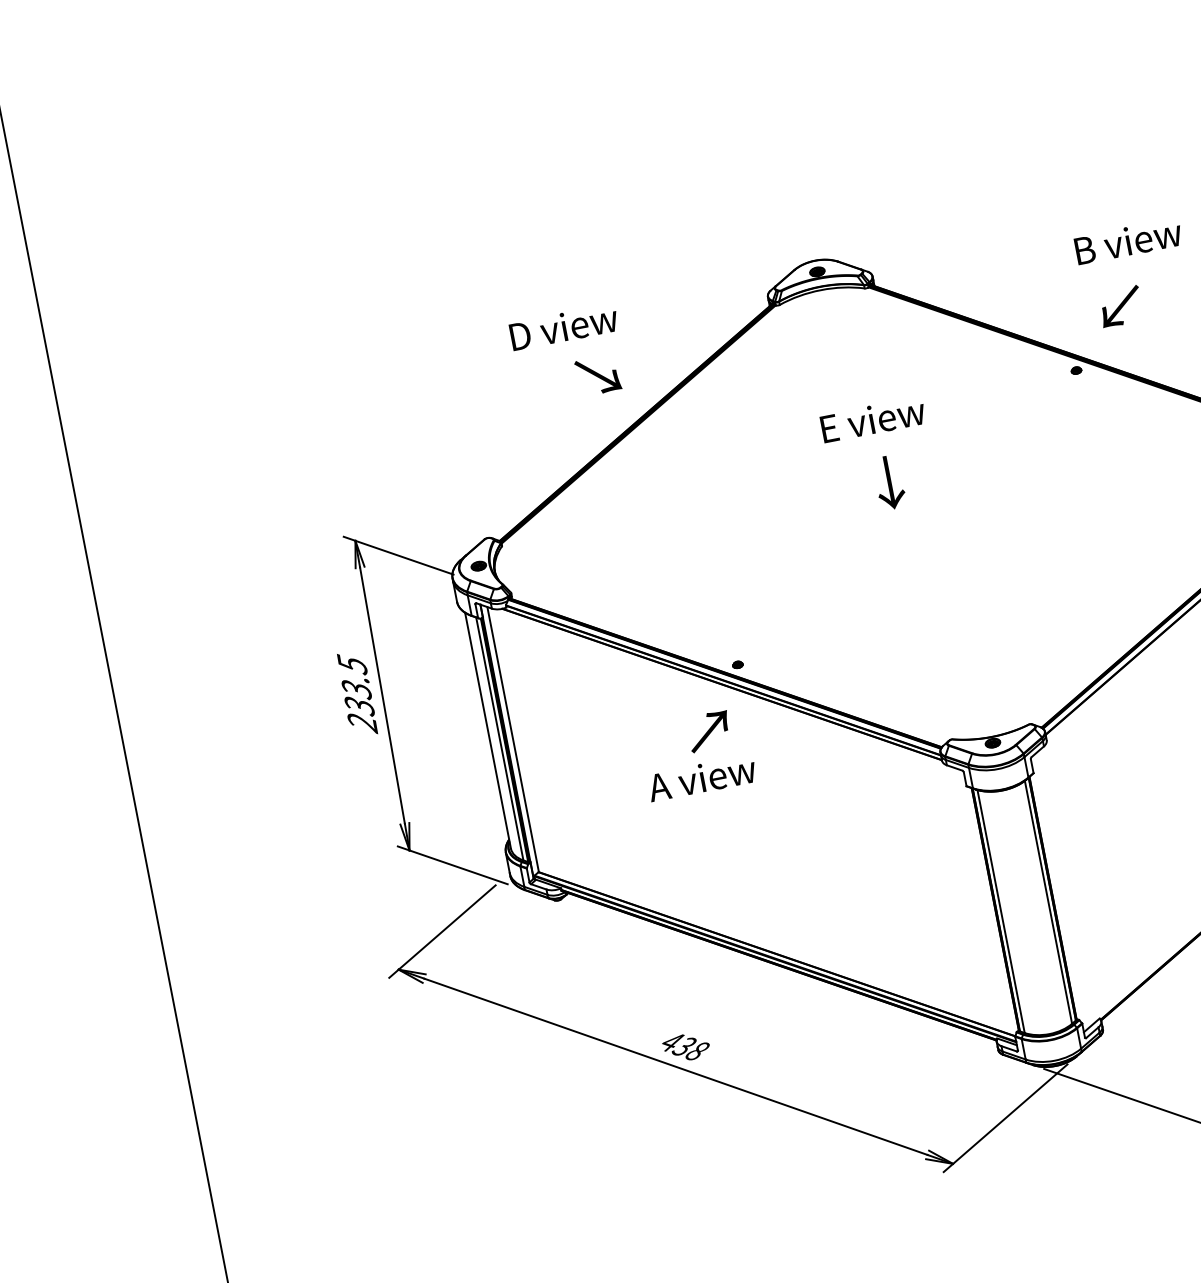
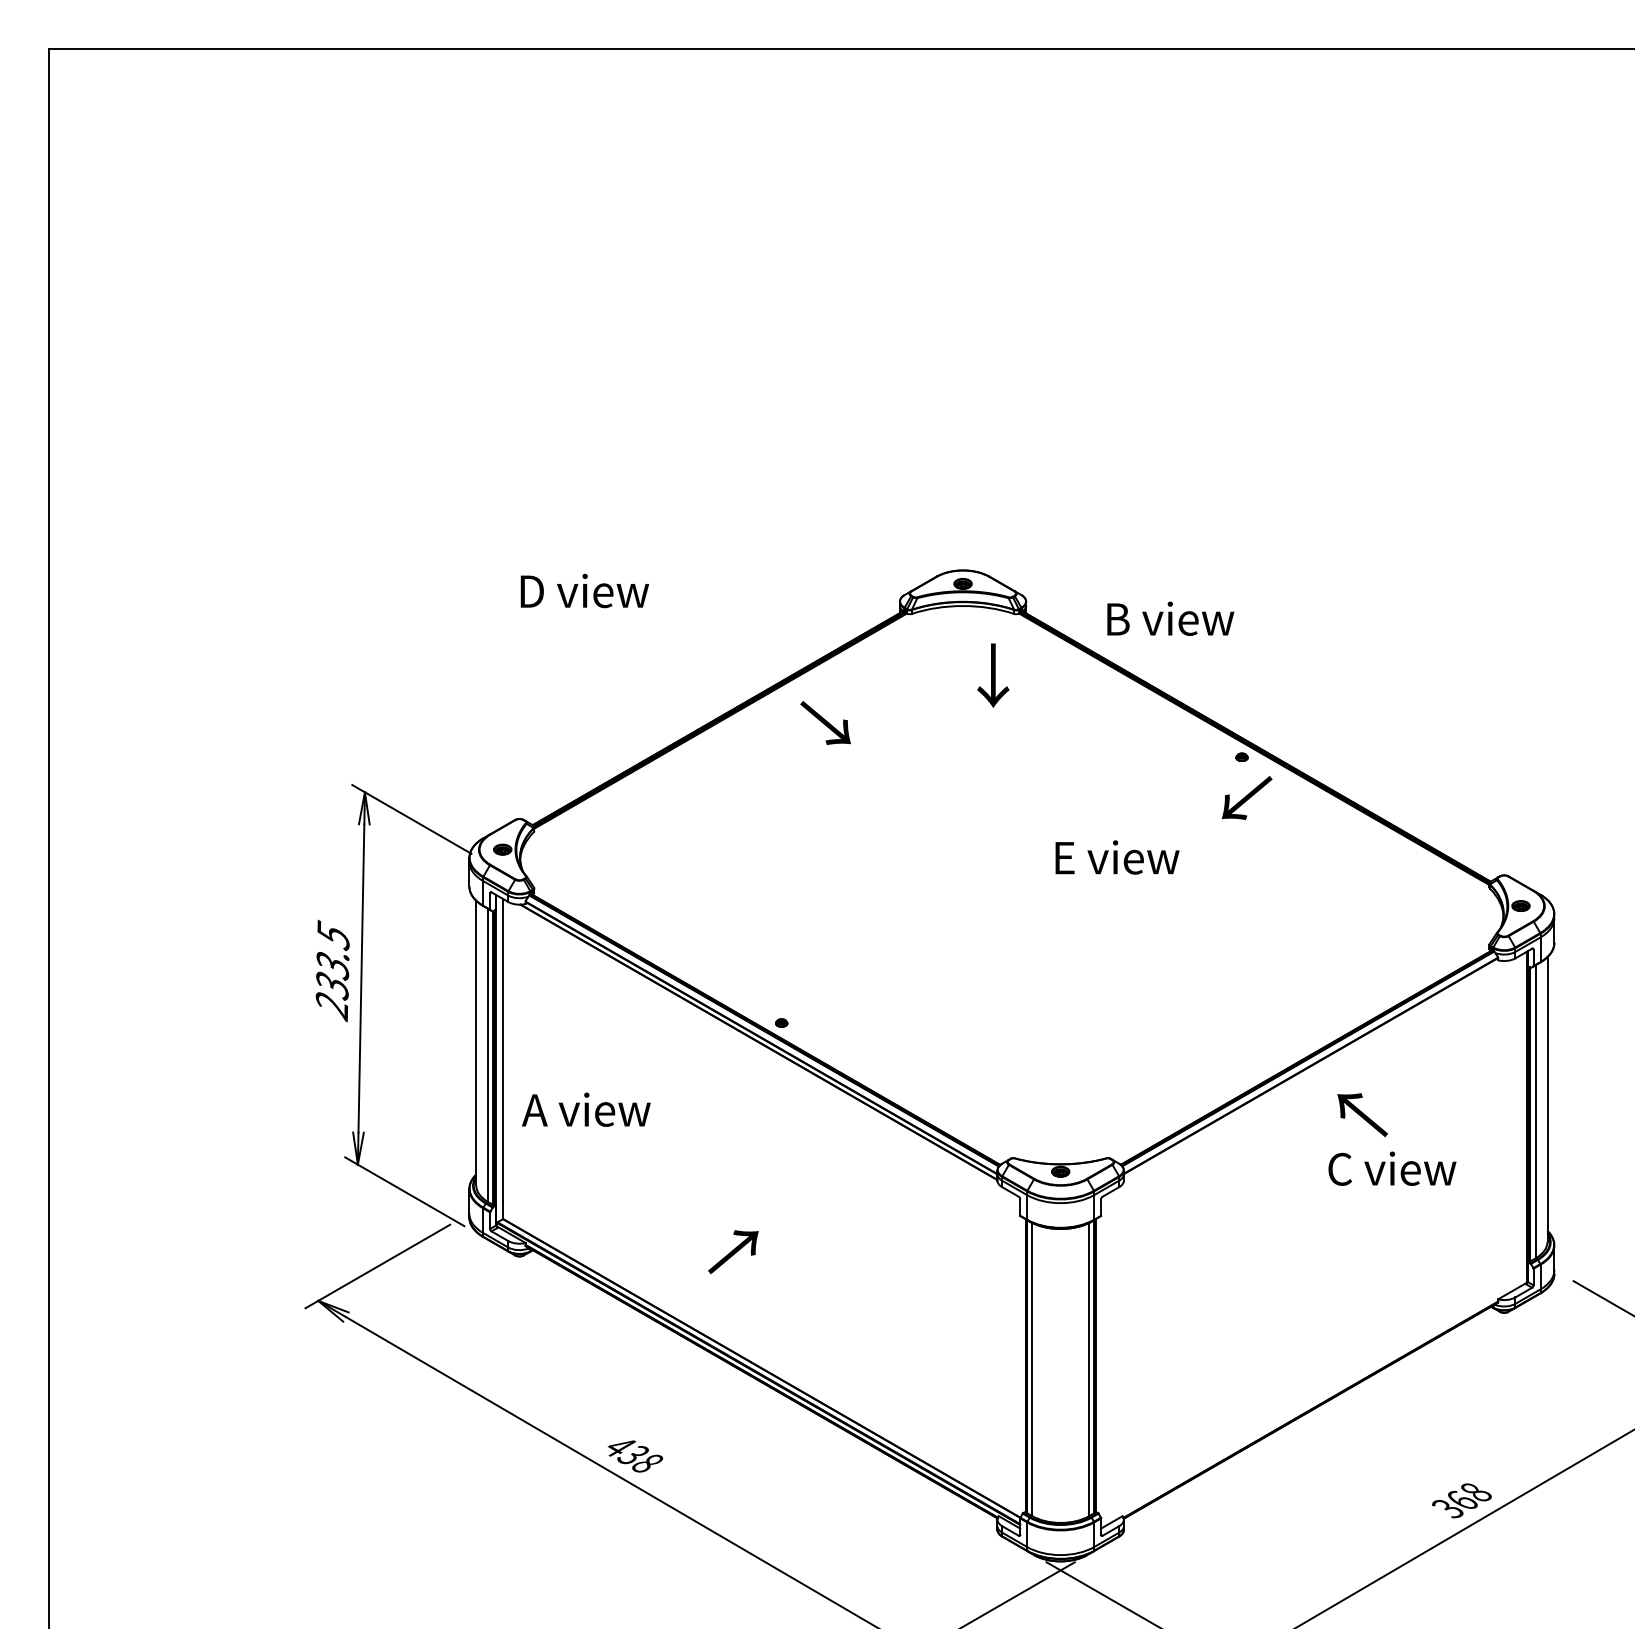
text: (1128, 241) -> (1170, 618), moved
text: (1120, 306) -> (1246, 797), moved
text: (563, 326) -> (584, 590), moved
text: (598, 376) -> (825, 723), moved
text: (873, 419) -> (1117, 857), moved
text: (889, 482) -> (993, 675), moved
text: (709, 730) -> (733, 1251), moved
text: (702, 777) -> (586, 1109), moved

